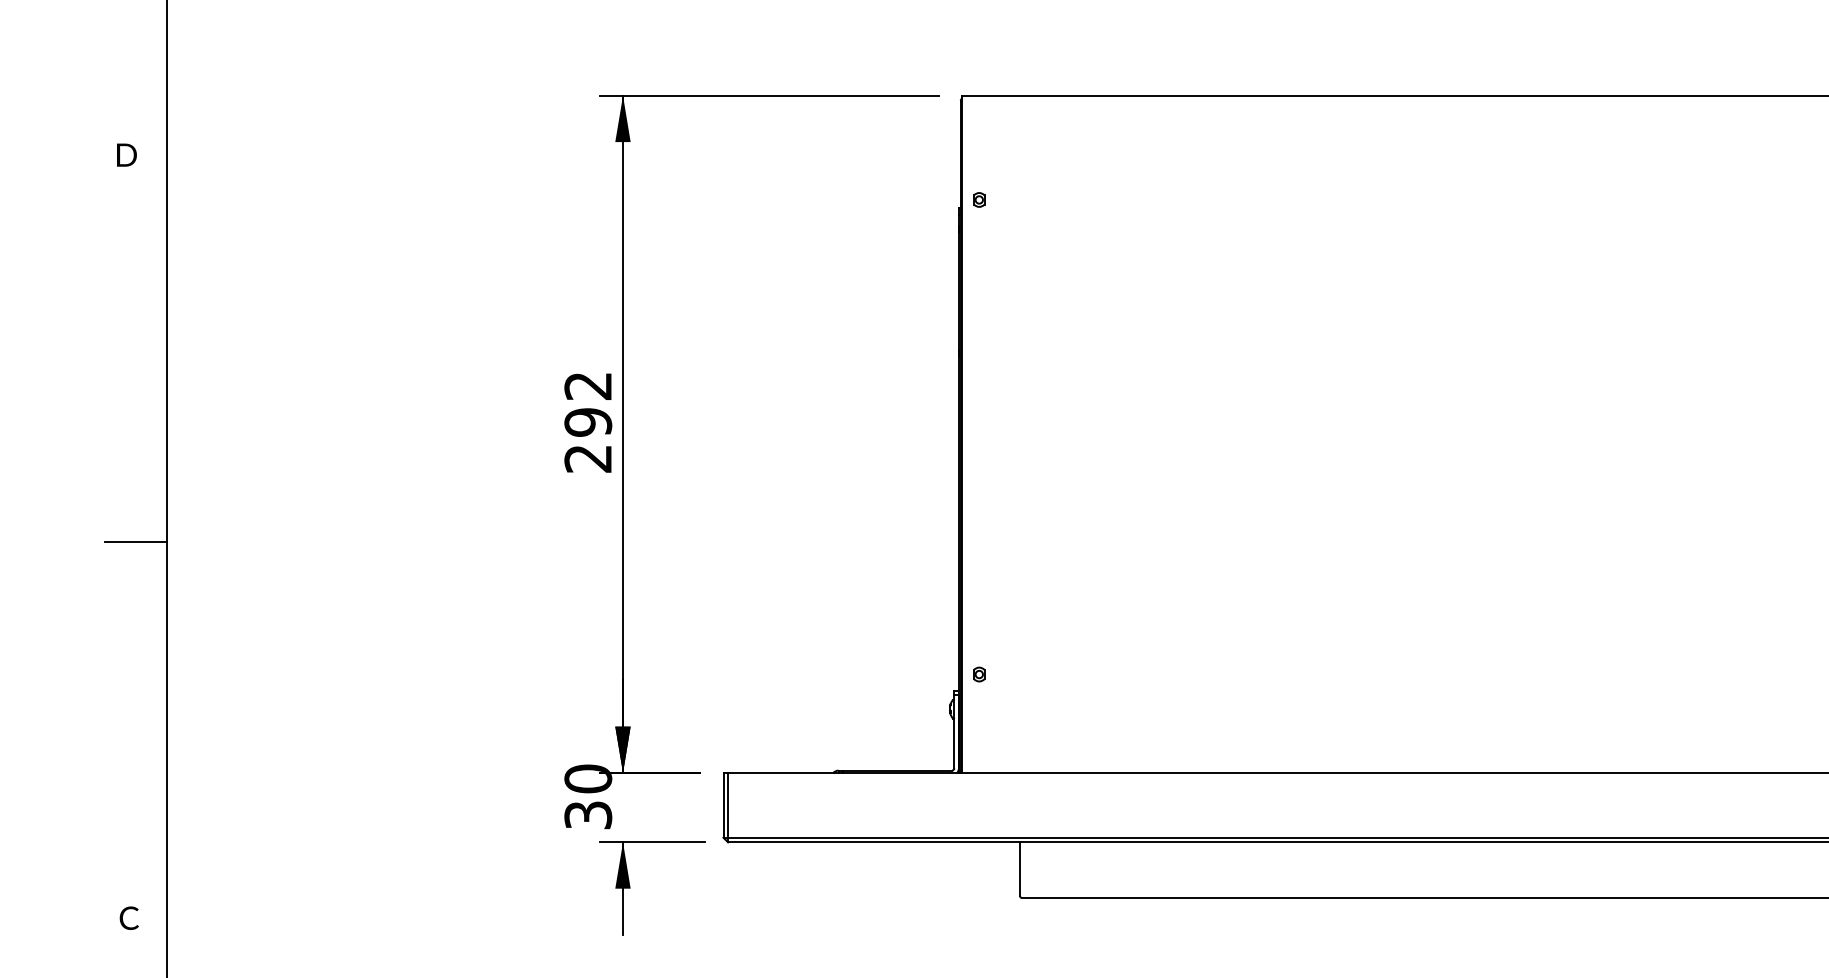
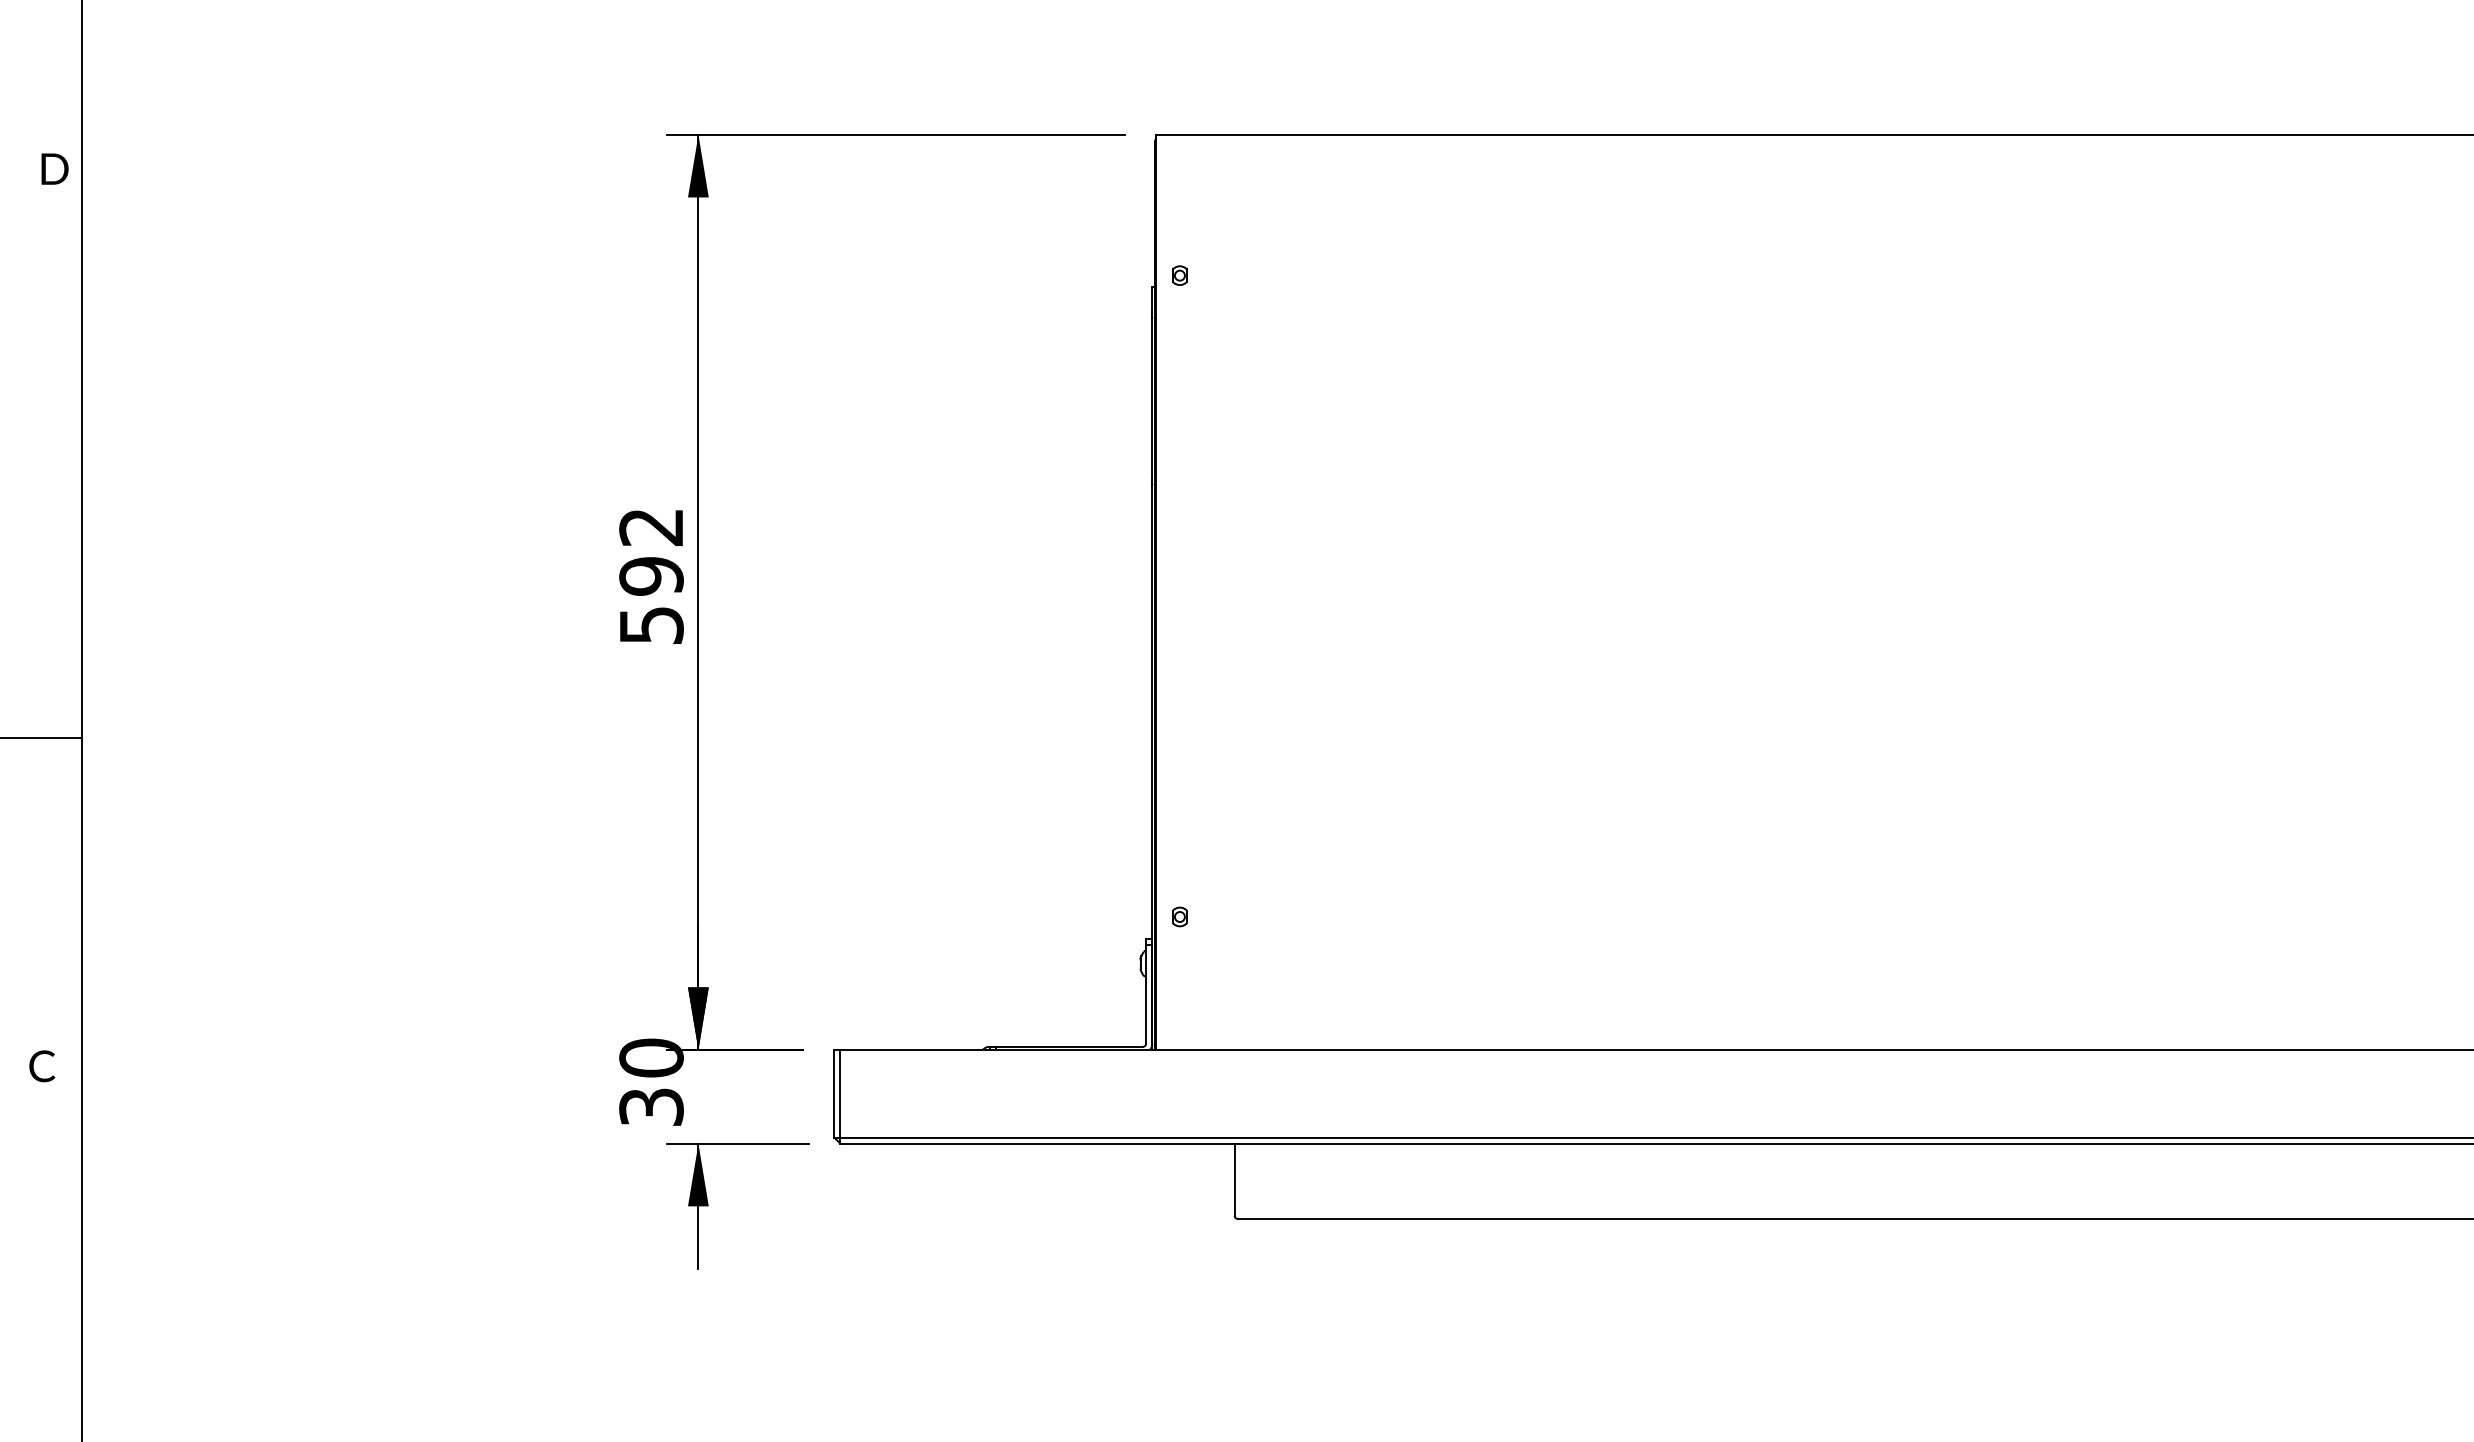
text: (126, 154) -> (54, 168), moved
text: (588, 458) -> (651, 625), 292 -> 592
text: (129, 918) -> (42, 1066), moved

